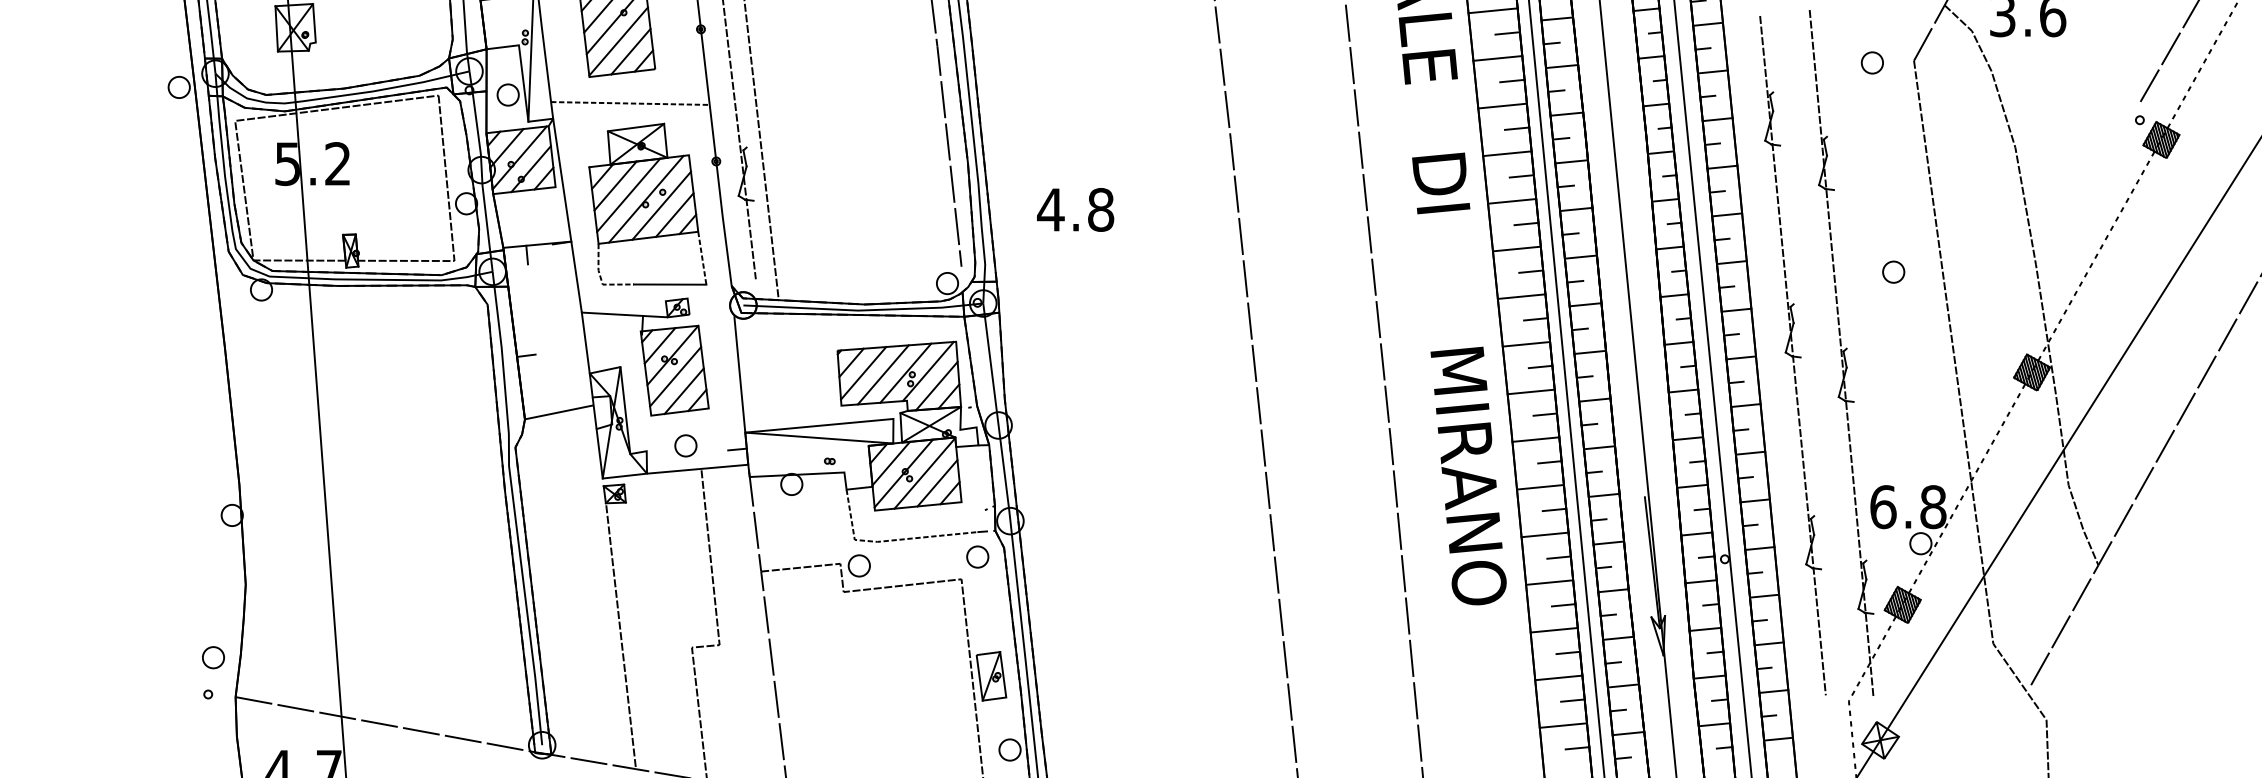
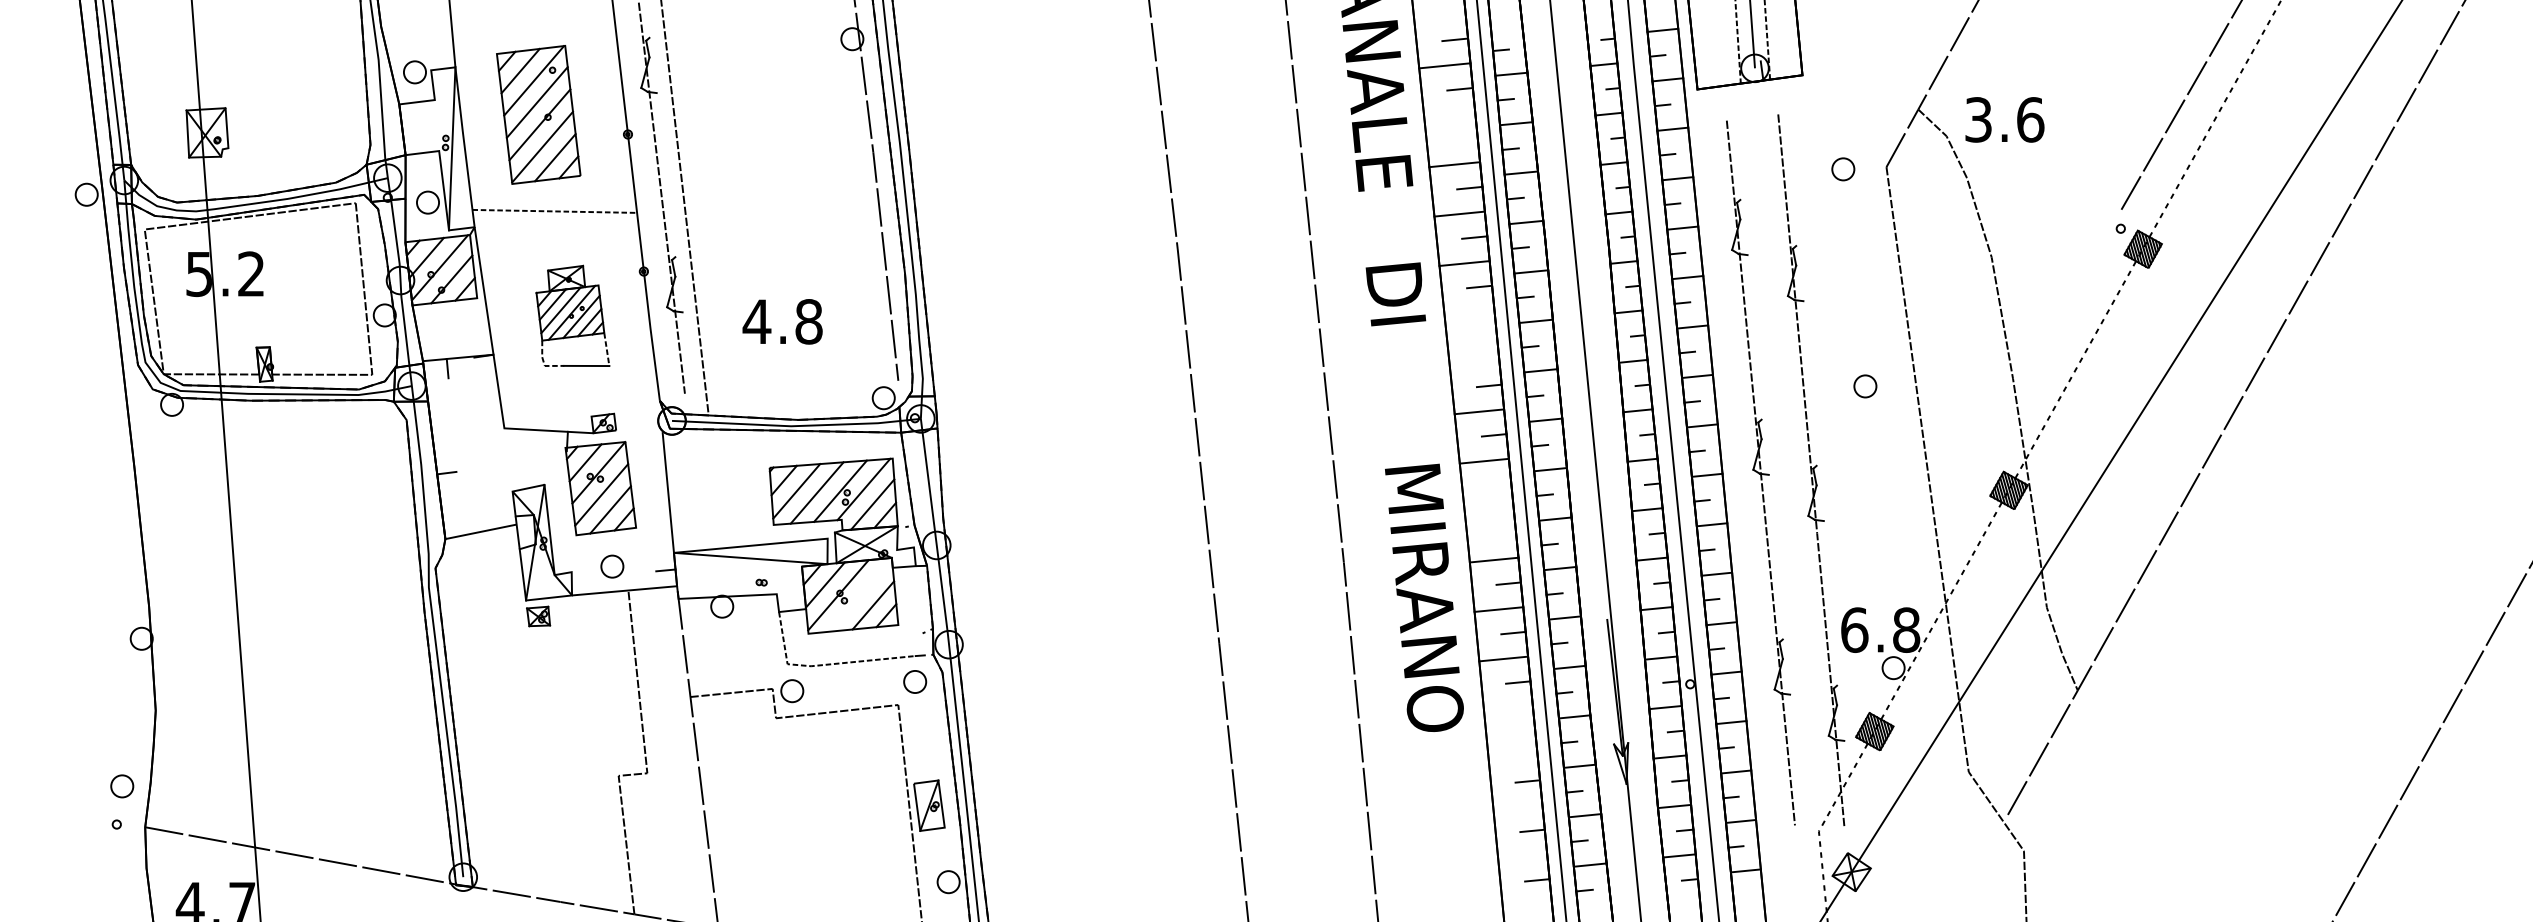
line: (1492, 10) -> (1449, 114), removed
line: (1507, 33) -> (1464, 138), removed
line: (1512, 200) -> (1469, 312), removed
part: (647, 203) -> (572, 315), size x0.6
text: (1075, 209) -> (782, 321), moved
line: (1526, 224) -> (1484, 336), removed
line: (1516, 248) -> (1474, 361), removed
line: (585, 342) -> (508, 459), removed
line: (1540, 366) -> (1498, 484), removed
line: (1530, 391) -> (1488, 510), removed
line: (1544, 414) -> (1503, 534), removed
line: (924, 472) -> (859, 594), removed
line: (1549, 582) -> (1508, 708), removed
line: (1563, 604) -> (1522, 731), removed
line: (1553, 629) -> (1512, 757), removed
line: (620, 637) -> (544, 765), removed
line: (1558, 677) -> (1517, 806), removed
line: (1563, 725) -> (1522, 856), removed

